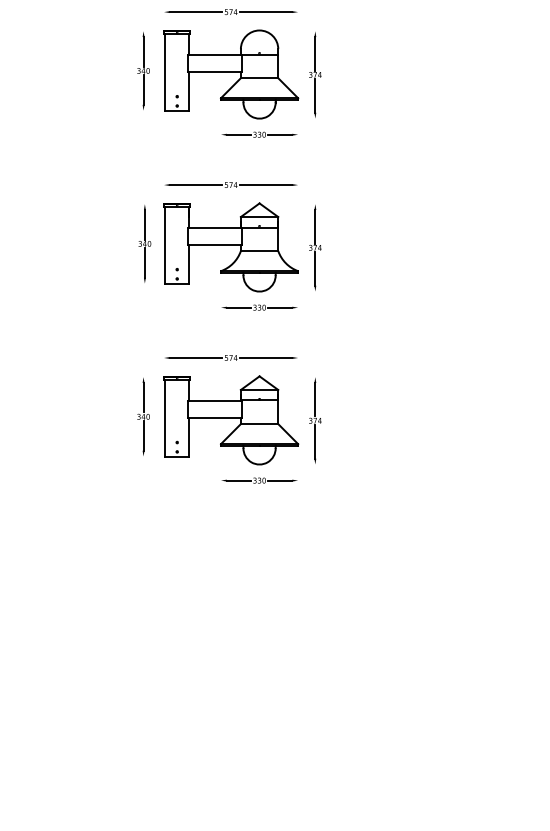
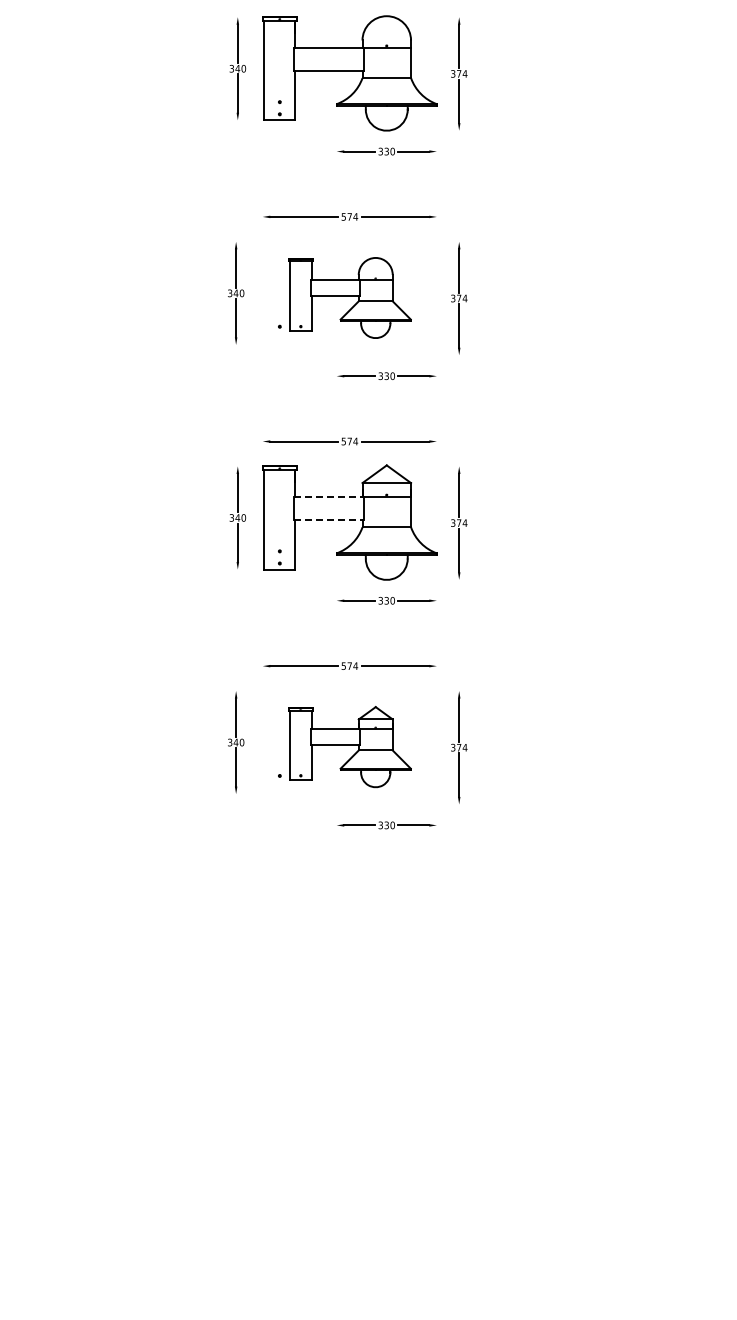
part: (230, 74) -> (349, 297), size x0.7
line: (214, 227) -> (328, 496), solid -> dashed
line: (214, 245) -> (328, 519), solid -> dashed
part: (230, 419) -> (349, 746), size x0.7

